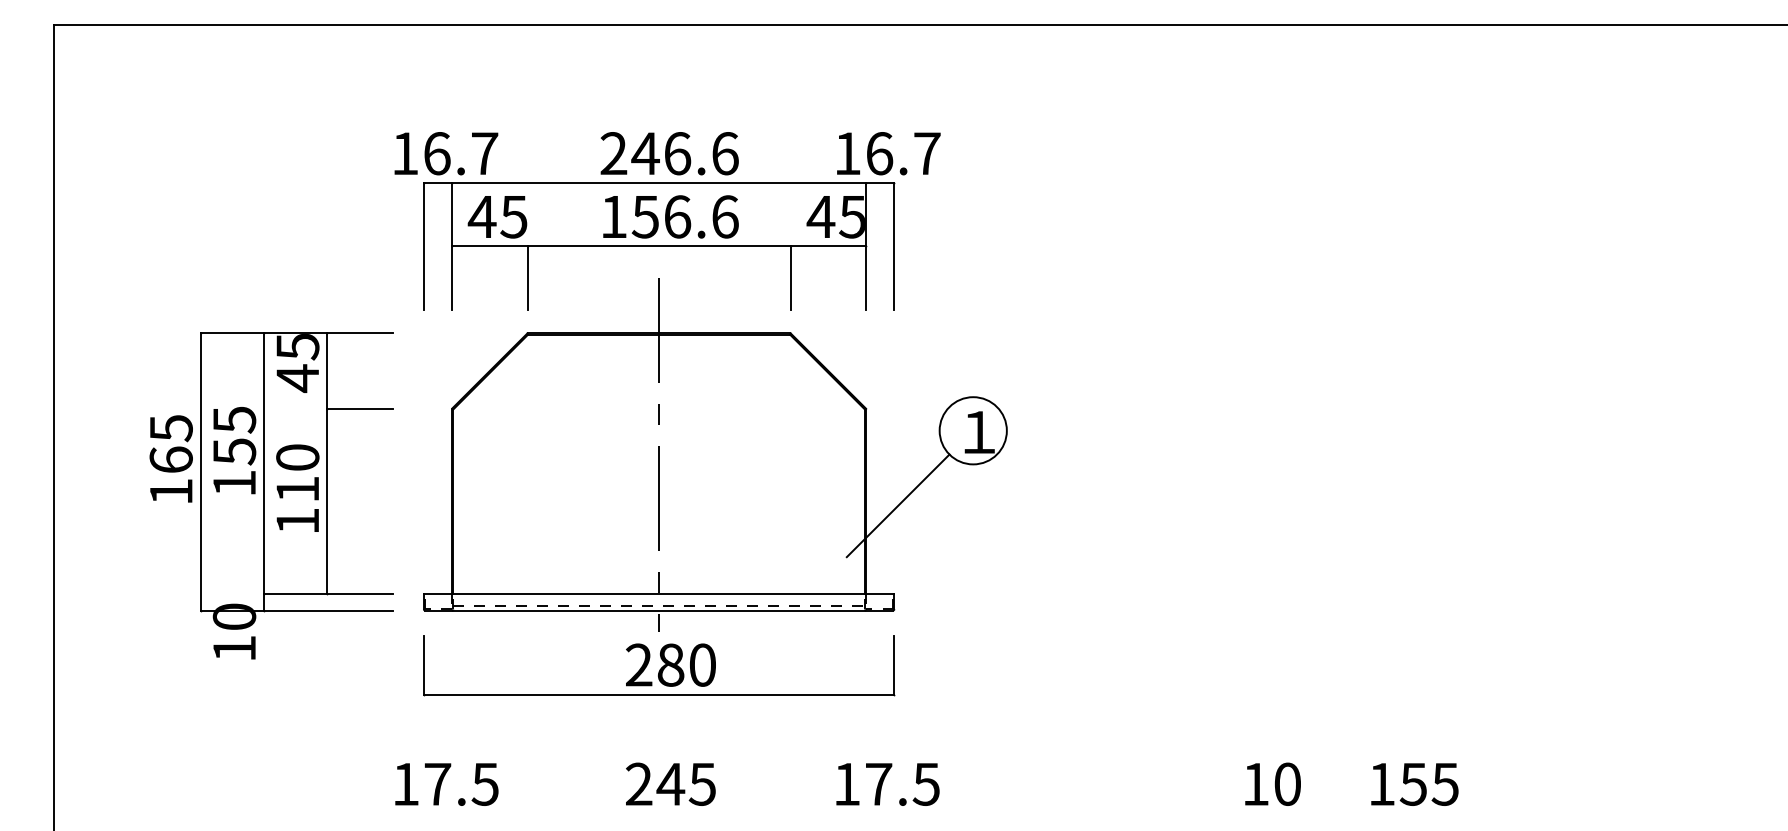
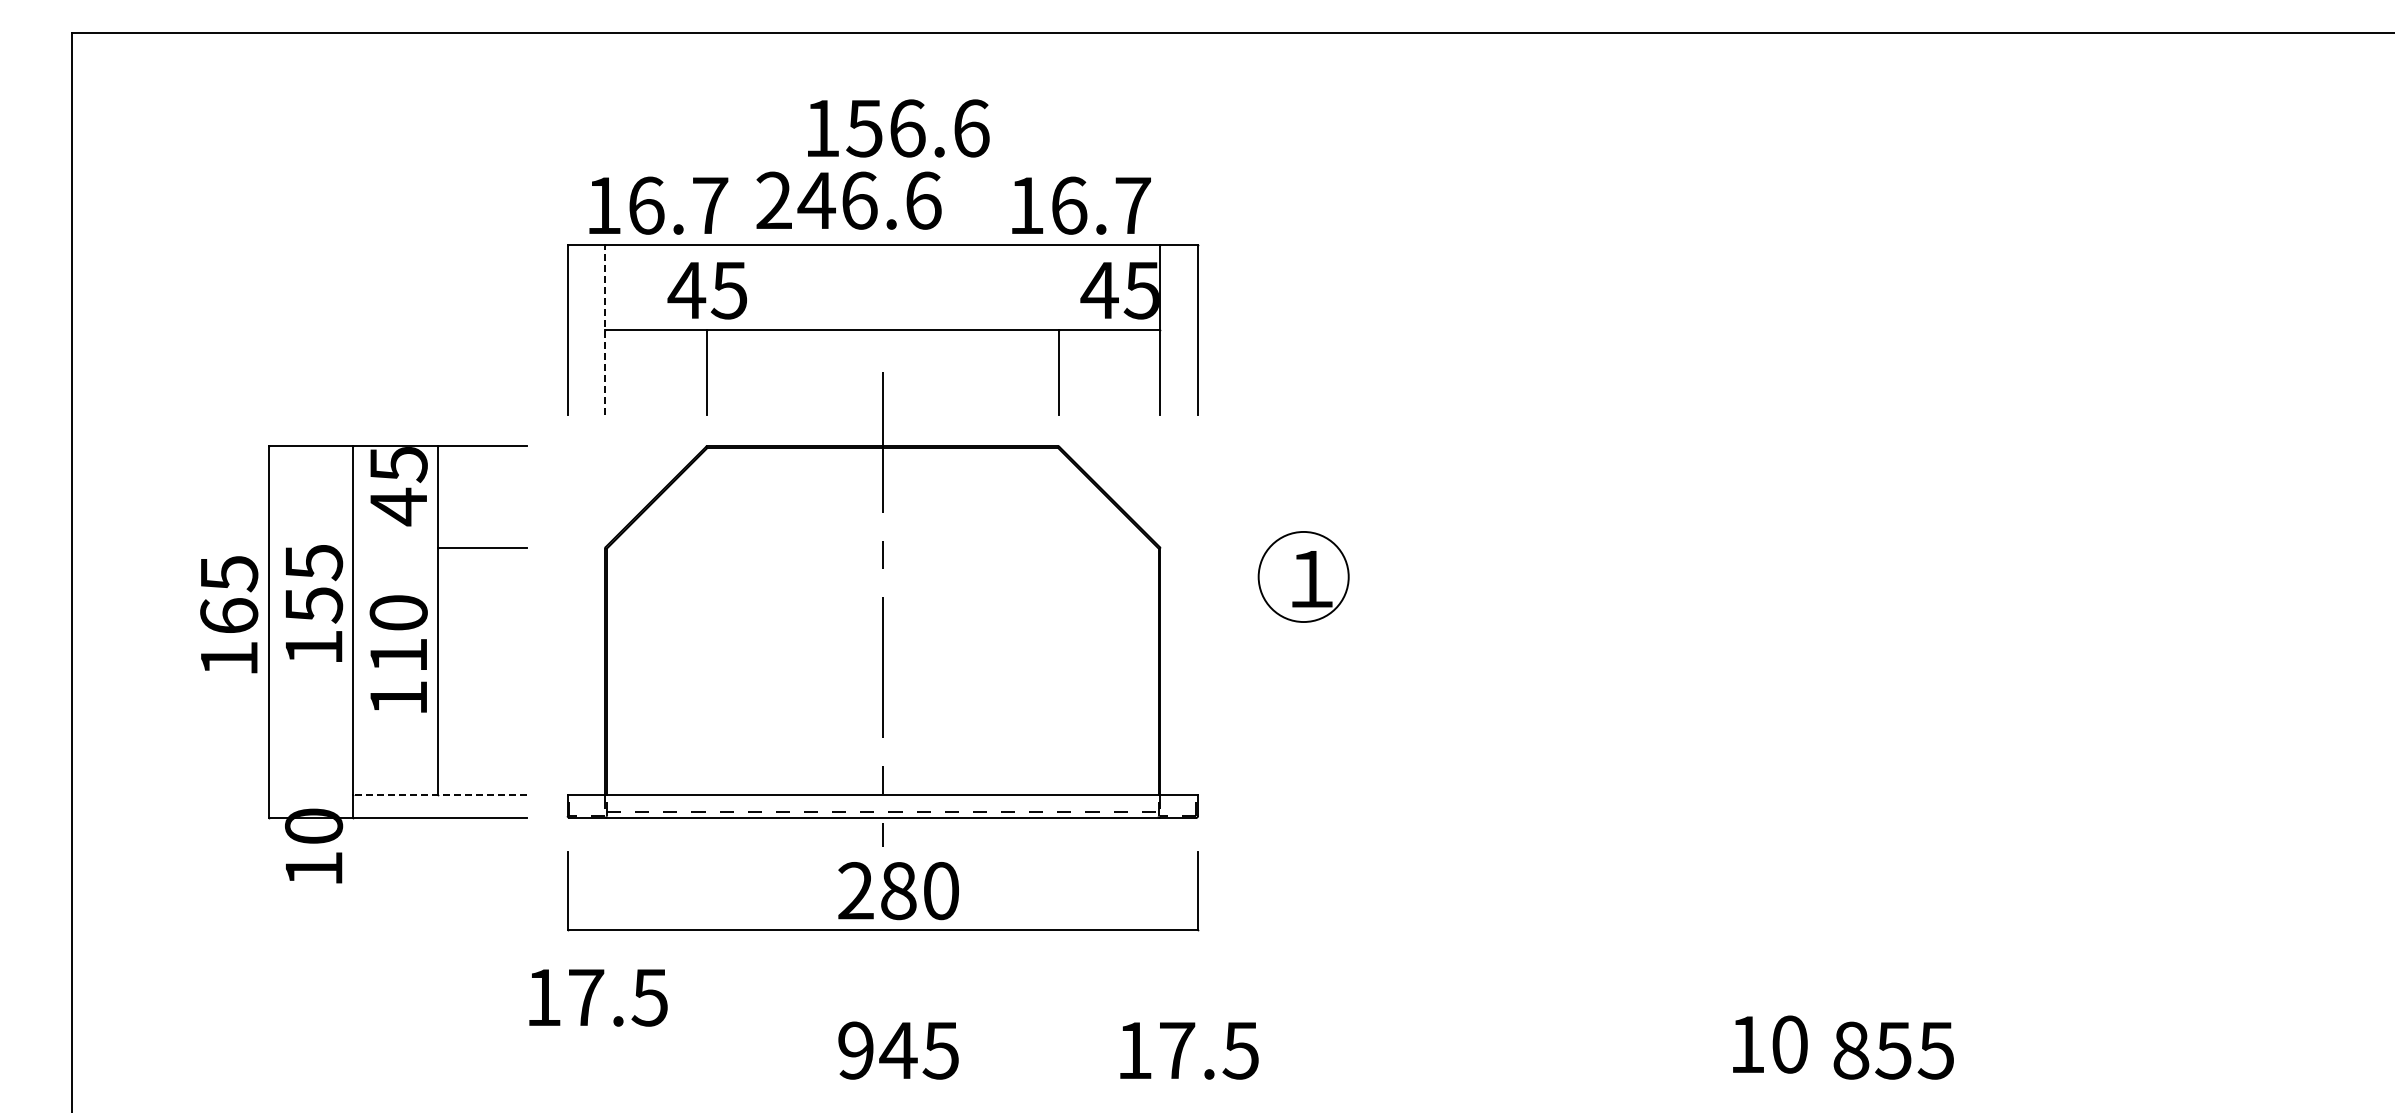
text: (446, 153) -> (658, 205), moved
text: (669, 153) -> (848, 200), moved
text: (888, 153) -> (1081, 205), moved
text: (496, 216) -> (706, 290), moved
text: (670, 216) -> (898, 128), moved
line: (452, 246) -> (605, 329), solid -> dashed
line: (897, 505) -> (1202, 677), removed
line: (328, 593) -> (440, 795), solid -> dashed
text: (446, 784) -> (598, 997), moved
text: (638, 784) -> (855, 1050), 245 -> 945
text: (1273, 784) -> (1770, 1044), moved
text: (1382, 784) -> (1851, 1050), 155 -> 855

